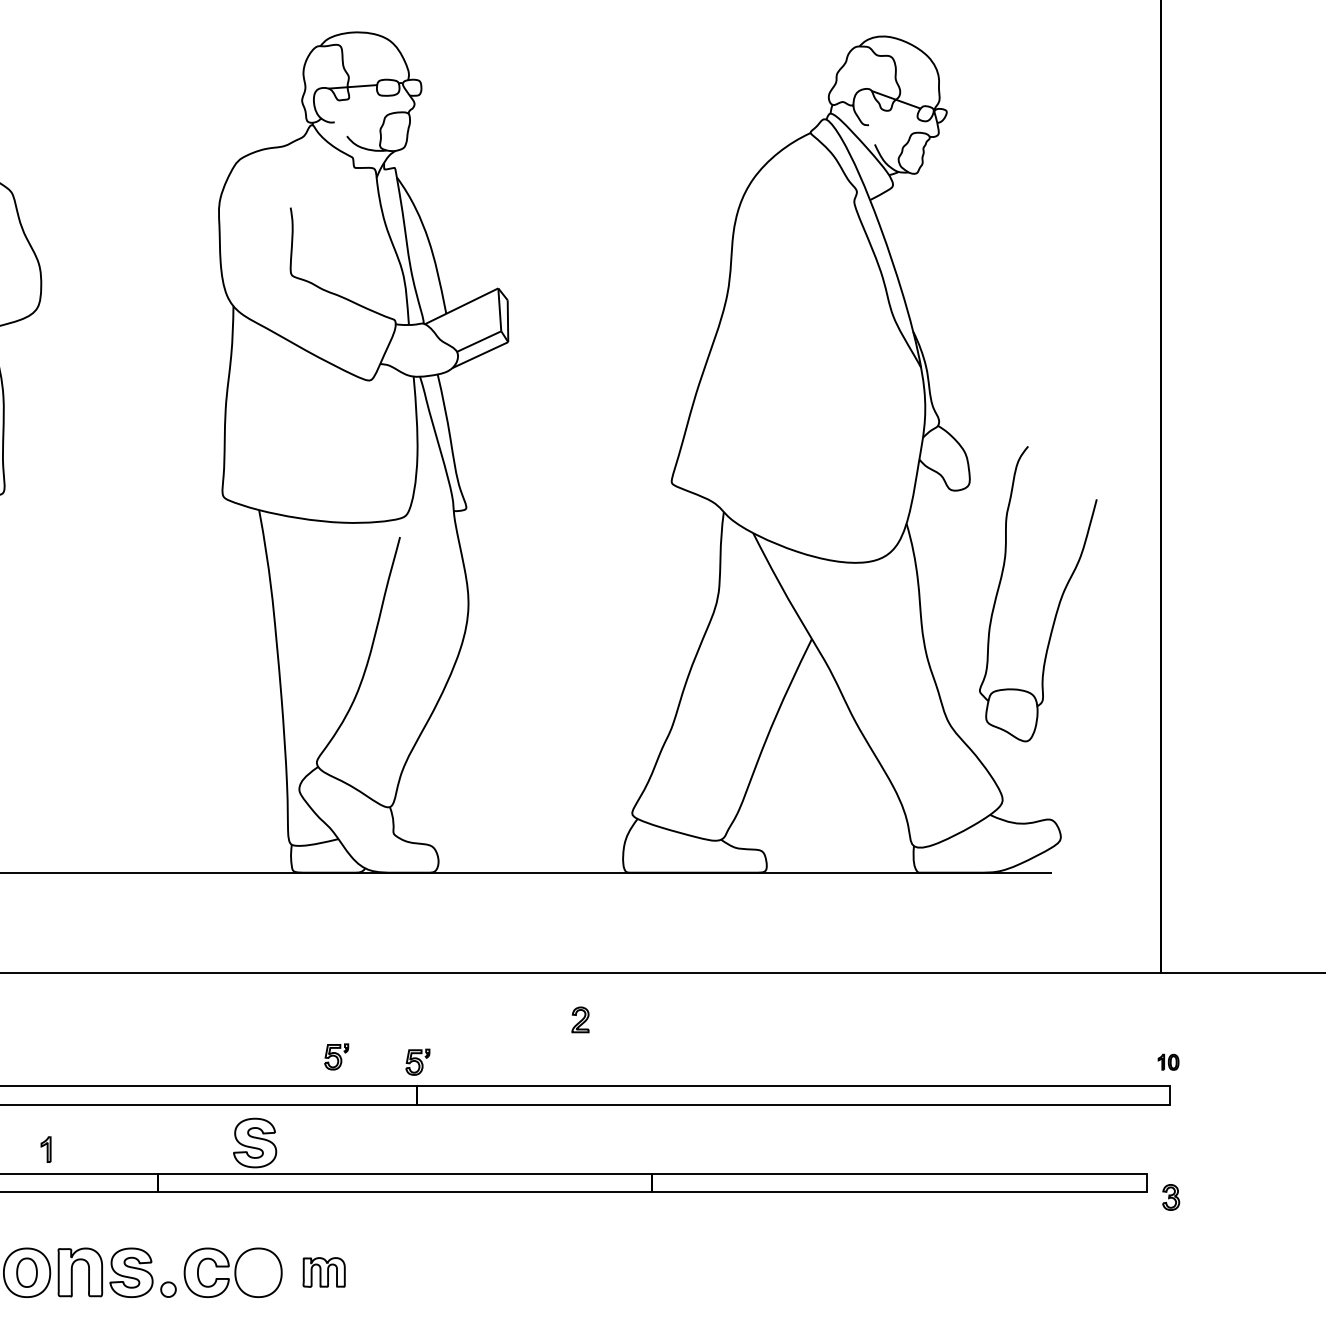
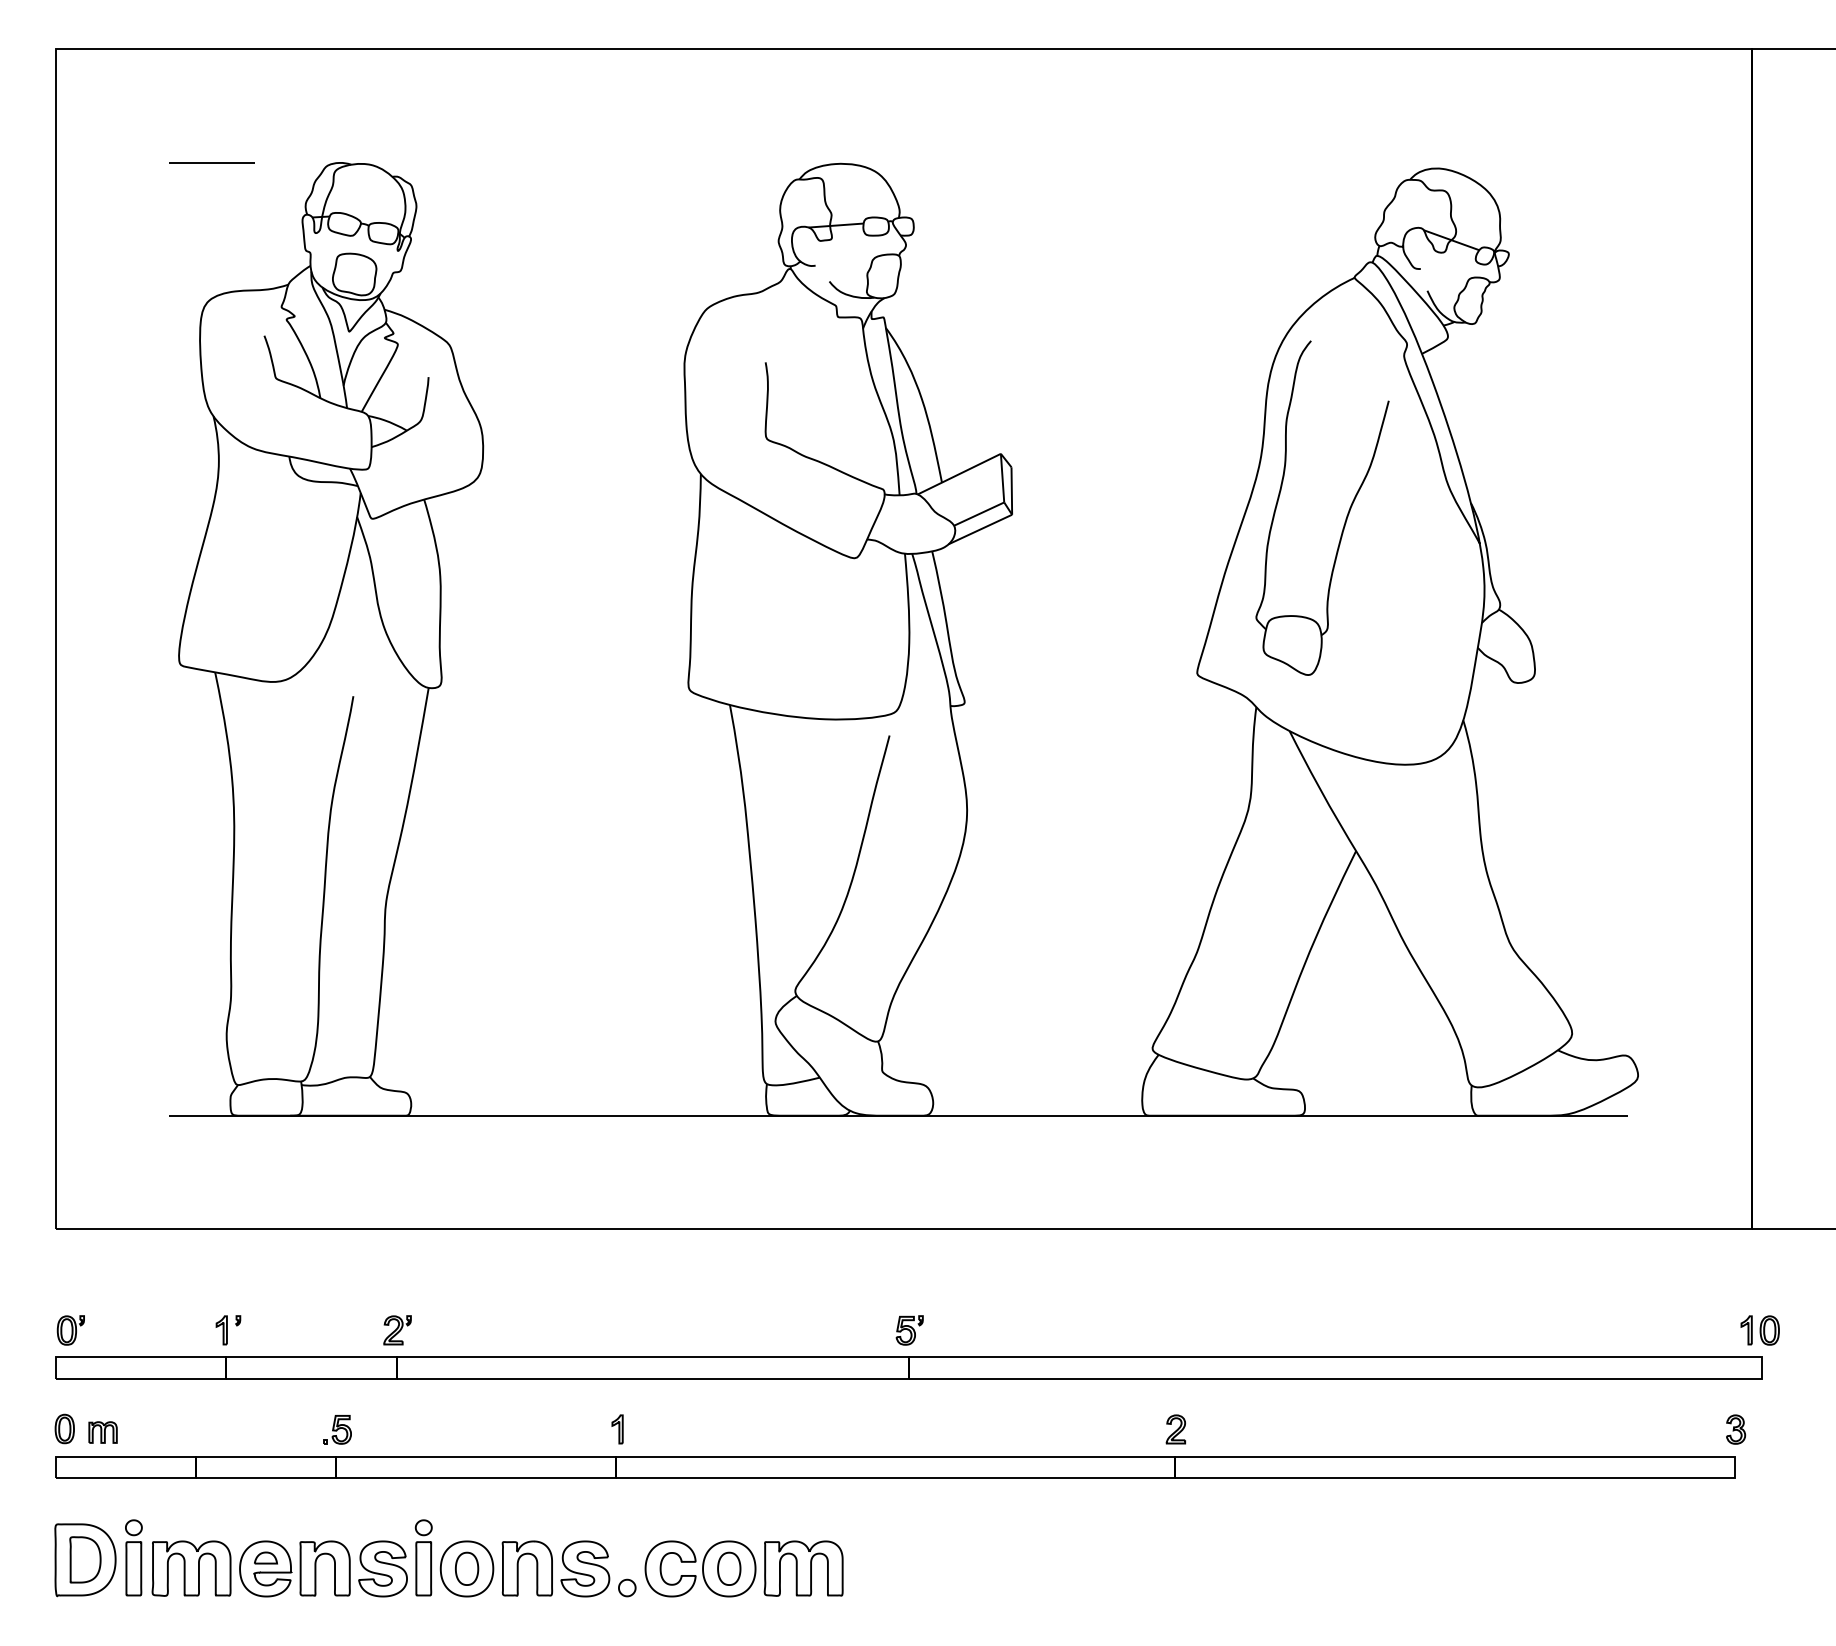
part: (1059, 600) -> (1346, 515), moved
part: (580, 1019) -> (1175, 1429), moved
part: (336, 1057) -> (817, 1324), removed
part: (1168, 1062) -> (1759, 1330), size x1.67
part: (255, 1142) -> (725, 1421), removed
part: (45, 1149) -> (617, 1429), moved
part: (1171, 1197) -> (1736, 1429), moved
part: (258, 1272) -> (729, 1568), added
part: (324, 1272) -> (803, 1568), size x1.67

